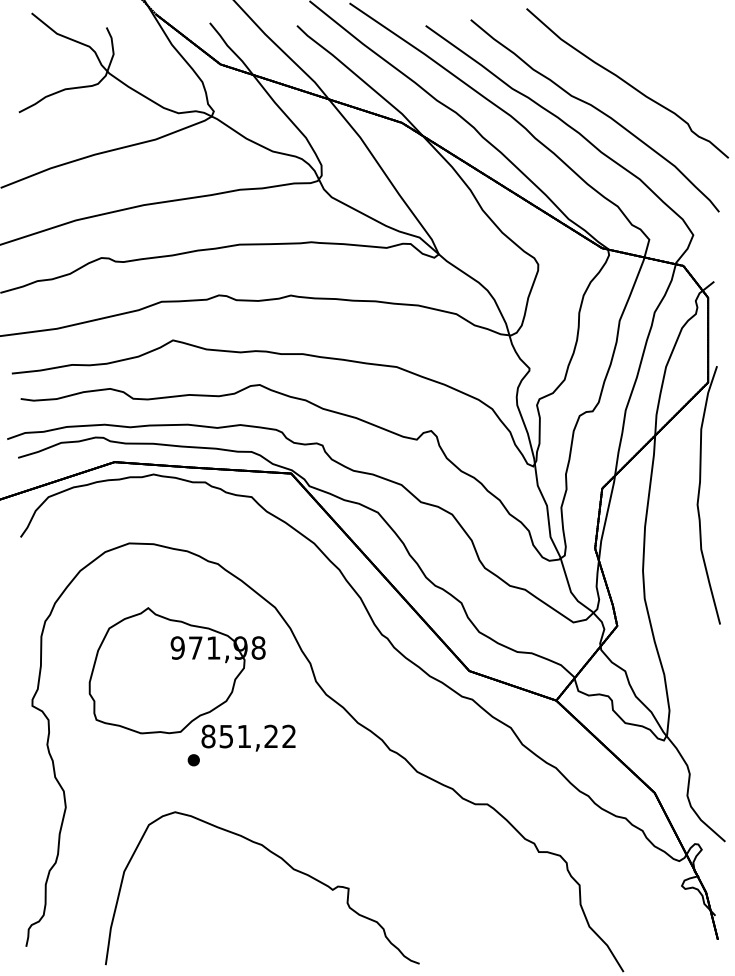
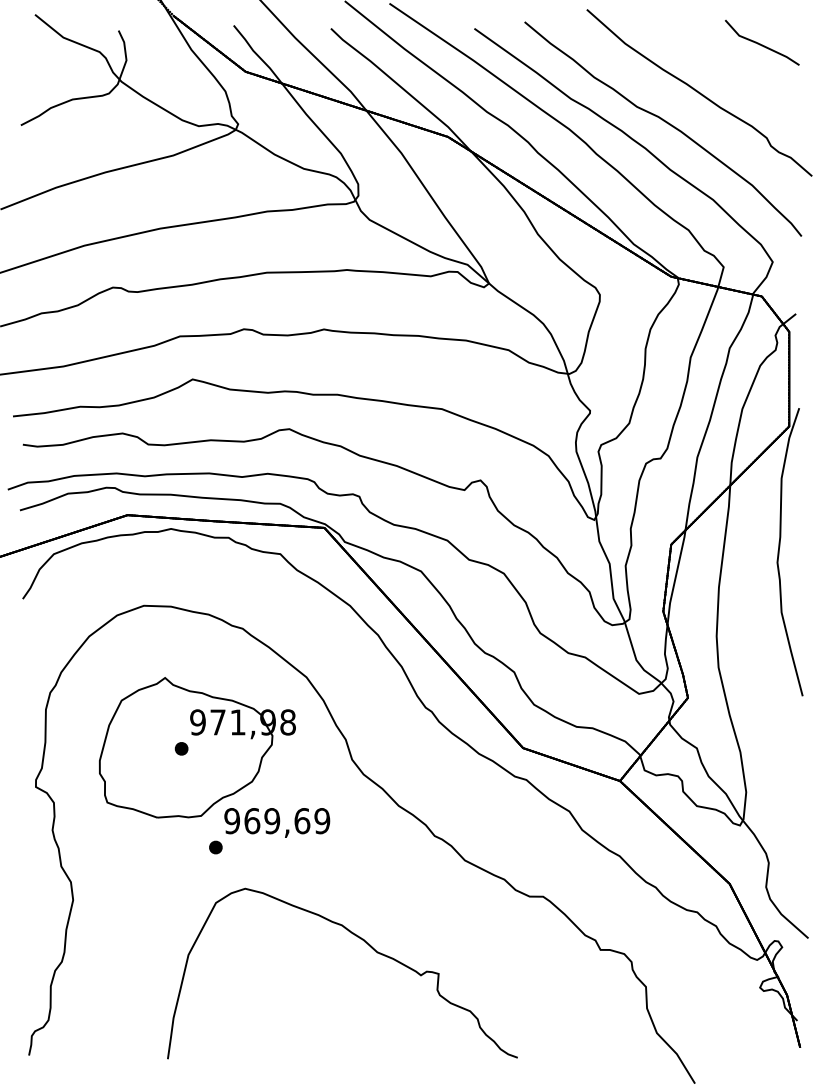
line: (683, 39) -> (761, 43), added
part: (163, 671) -> (182, 748), added
text: (248, 736) -> (276, 821), 851,22 -> 969,69
part: (286, 864) -> (369, 947), moved

